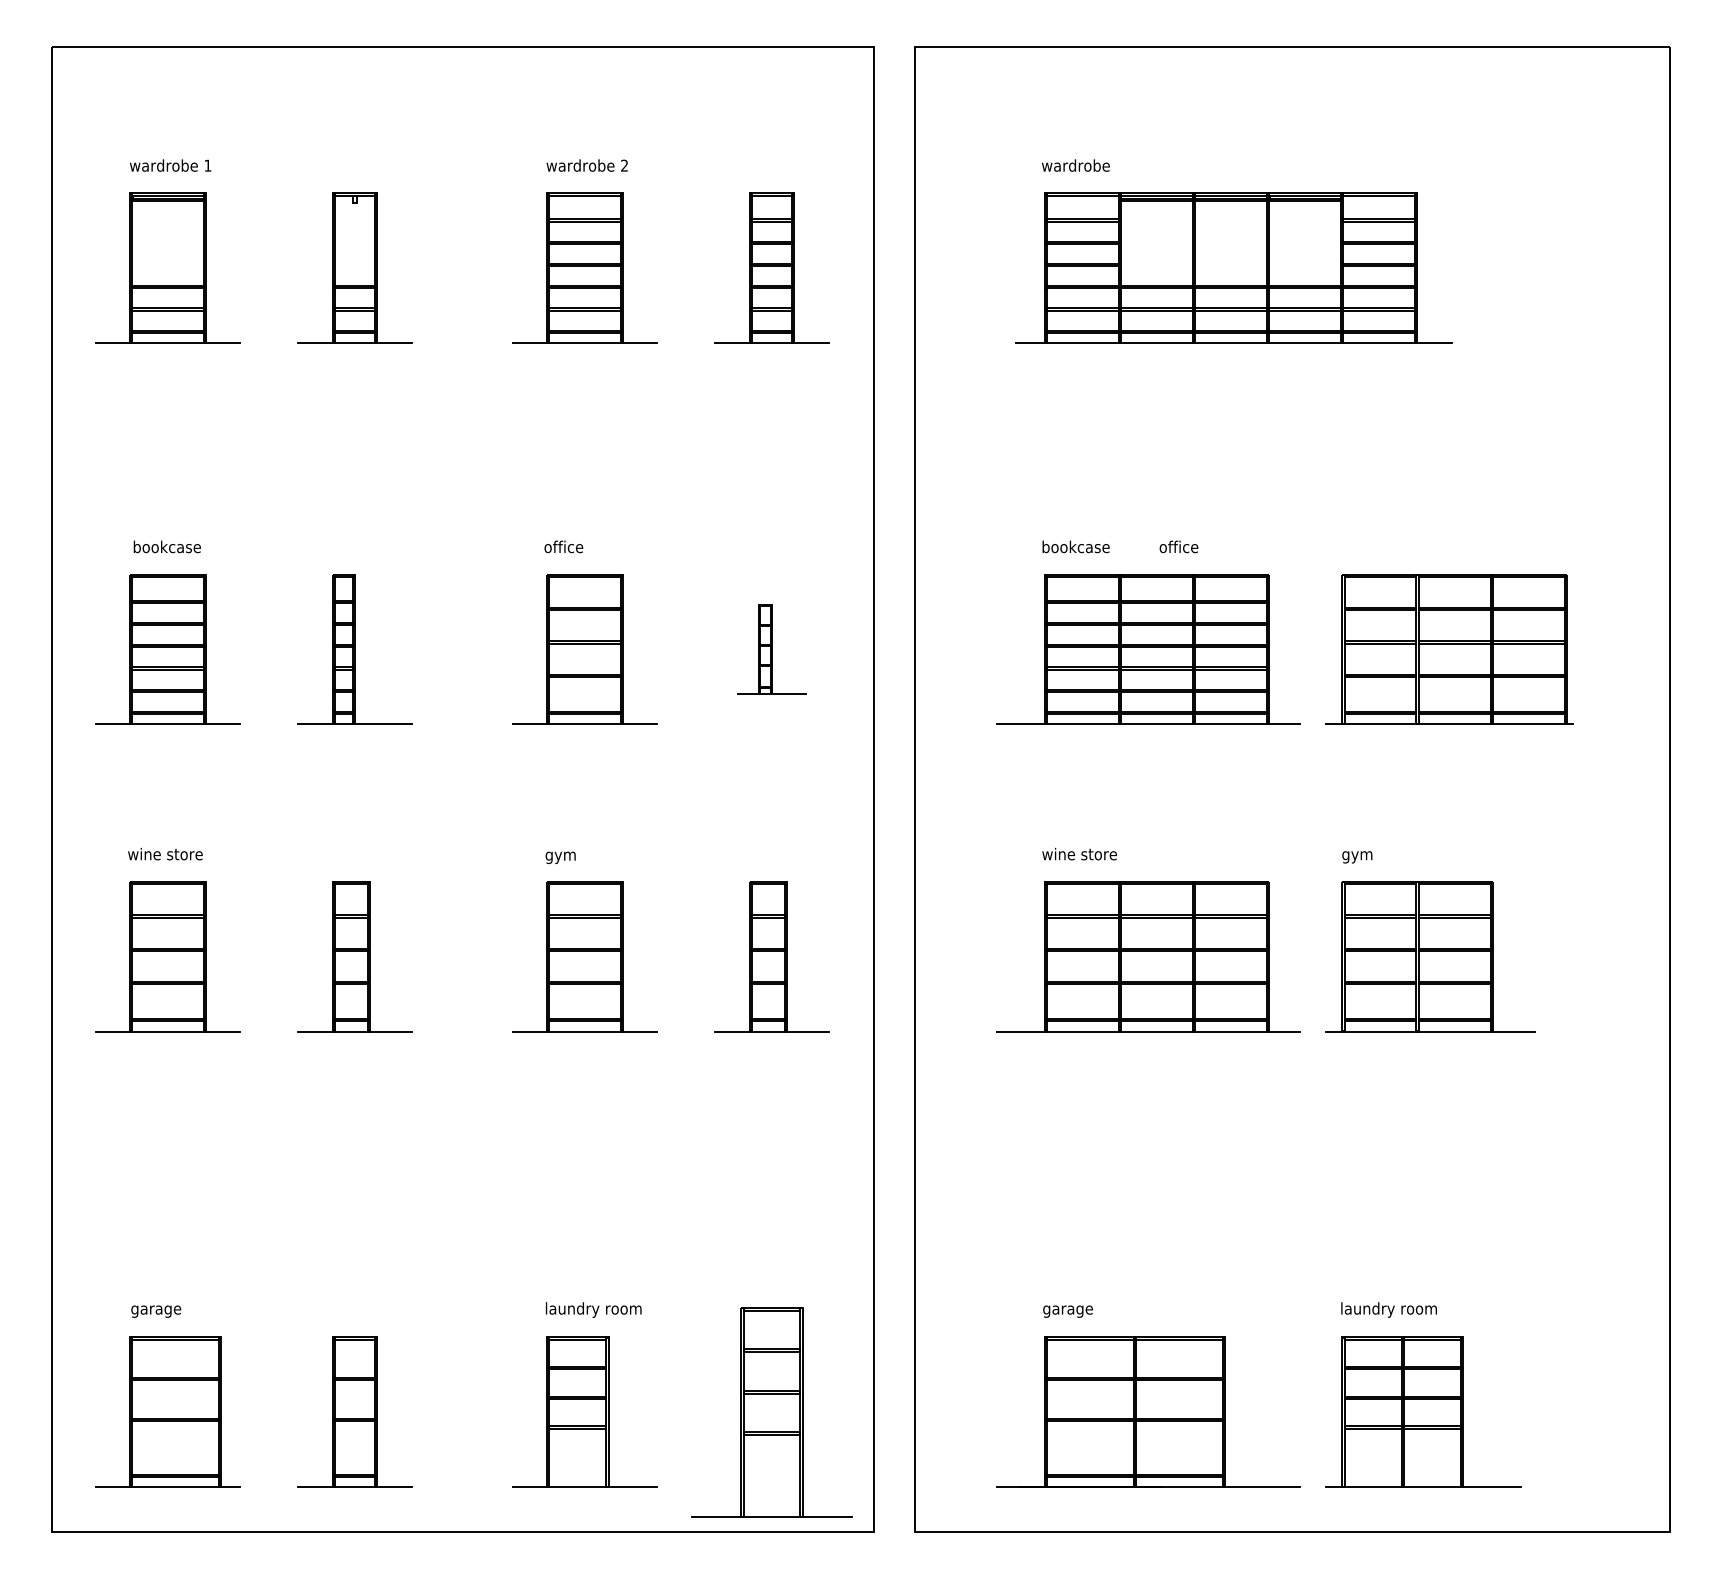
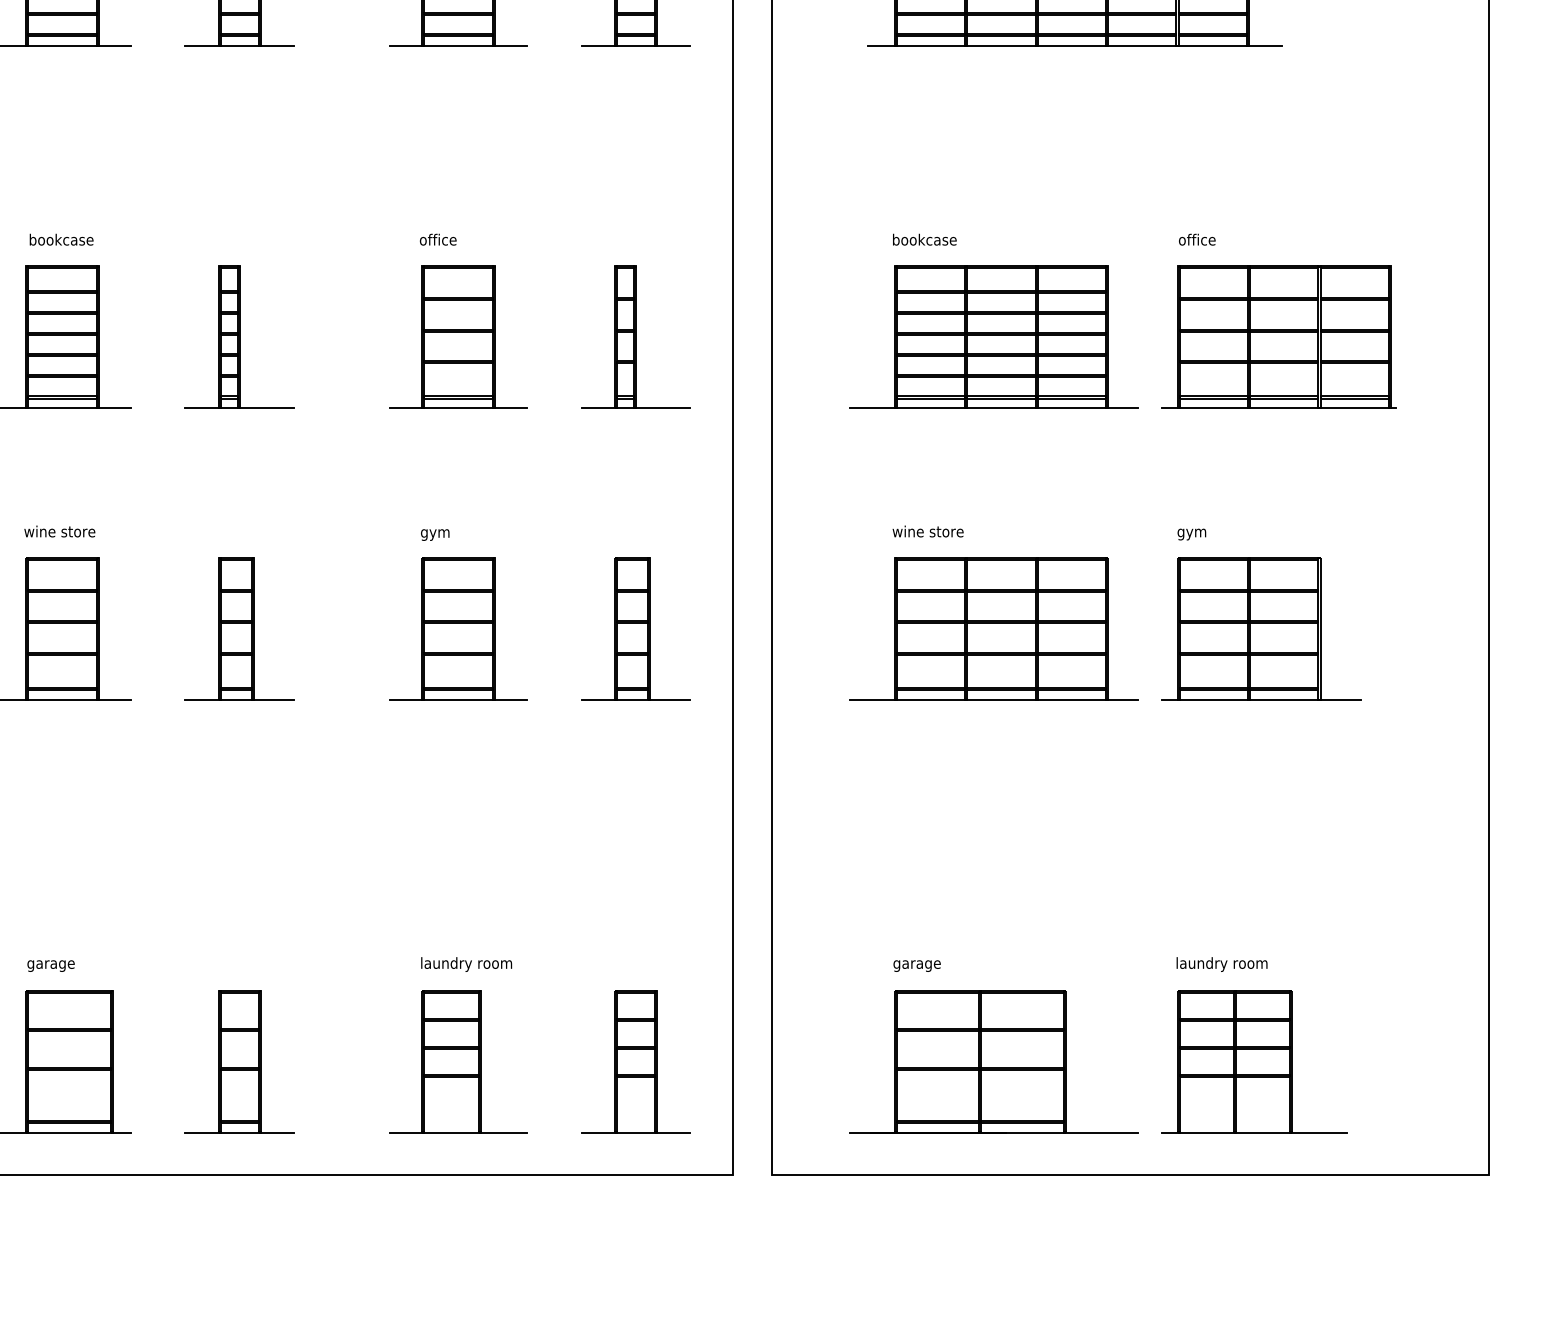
text: (1178, 546) -> (1196, 239), moved
part: (771, 649) -> (635, 337), size x1.67
part: (771, 1411) -> (635, 1060), size x0.71

